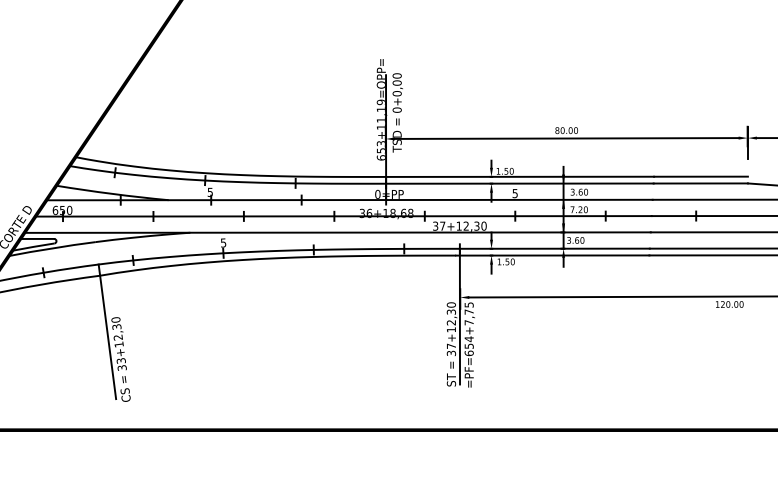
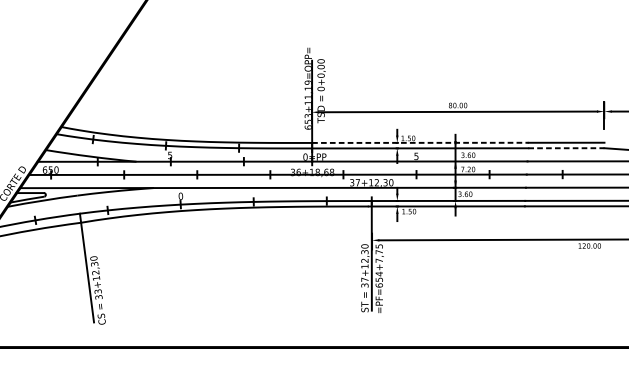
line: (520, 176) -> (420, 142), solid -> dashed
line: (701, 183) -> (566, 148), solid -> dashed
text: (223, 242) -> (180, 195), 5 -> 0

